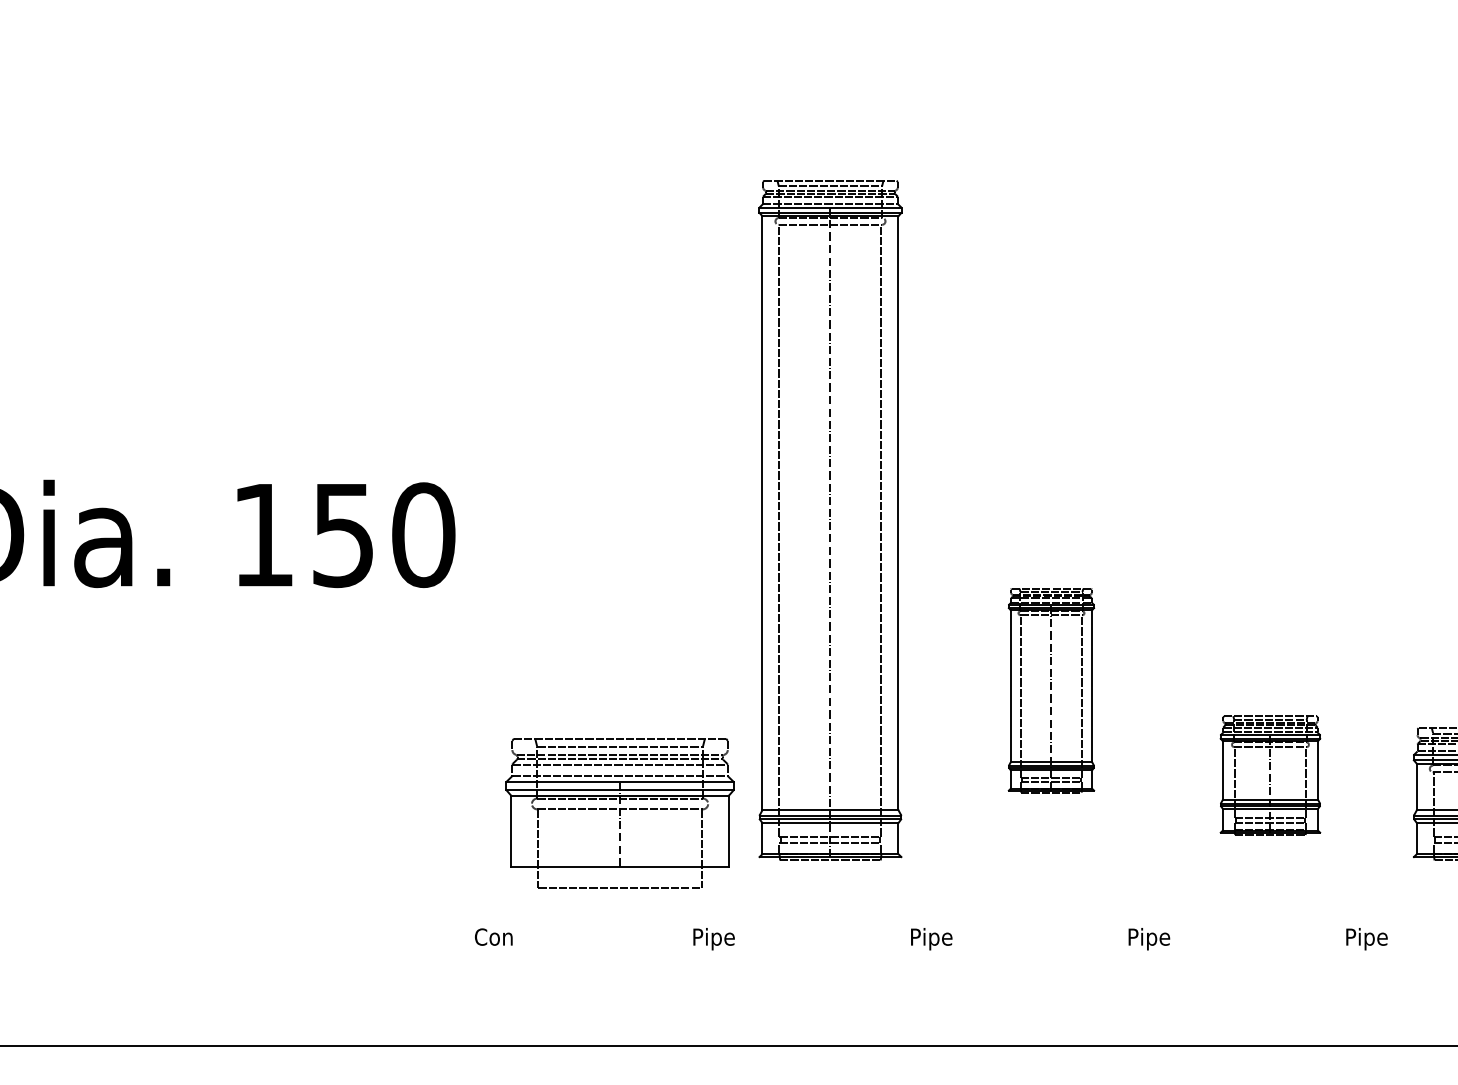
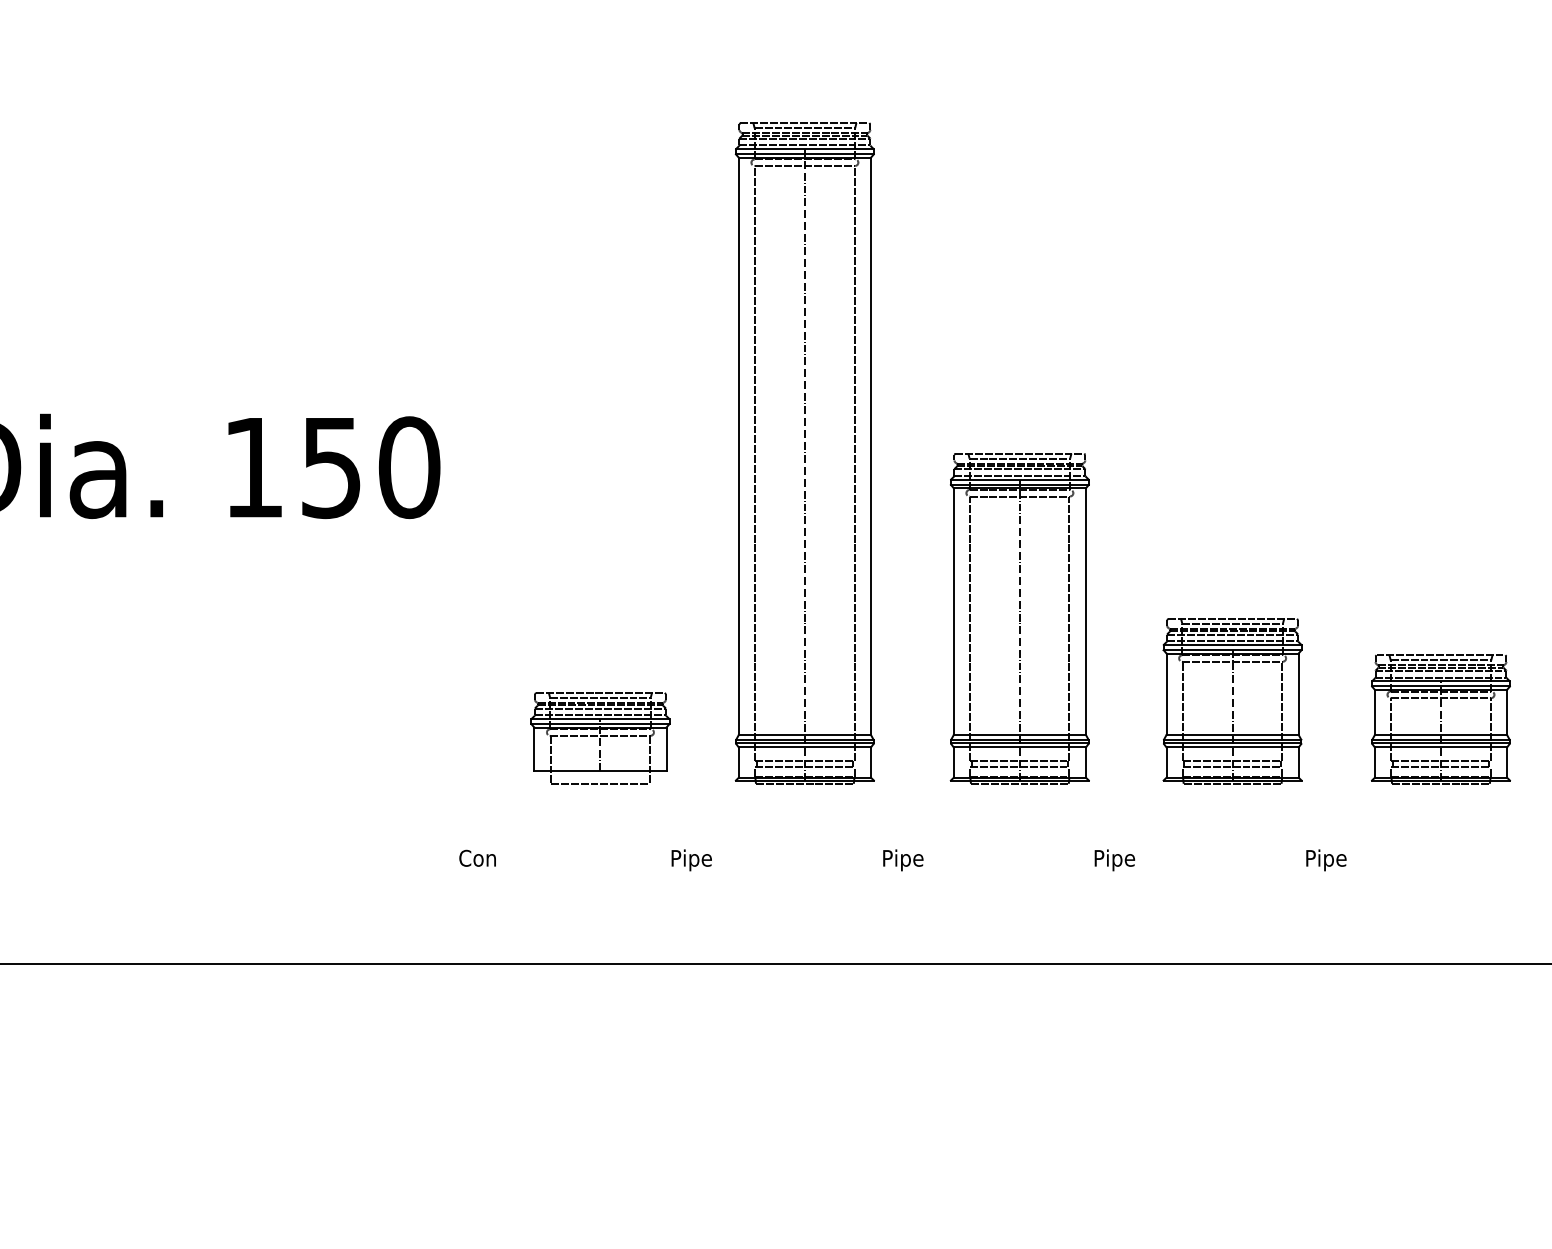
part: (1051, 690) -> (1019, 618), size x1.67
part: (1270, 775) -> (1232, 701), size x1.43
part: (620, 813) -> (600, 738), size x0.62

